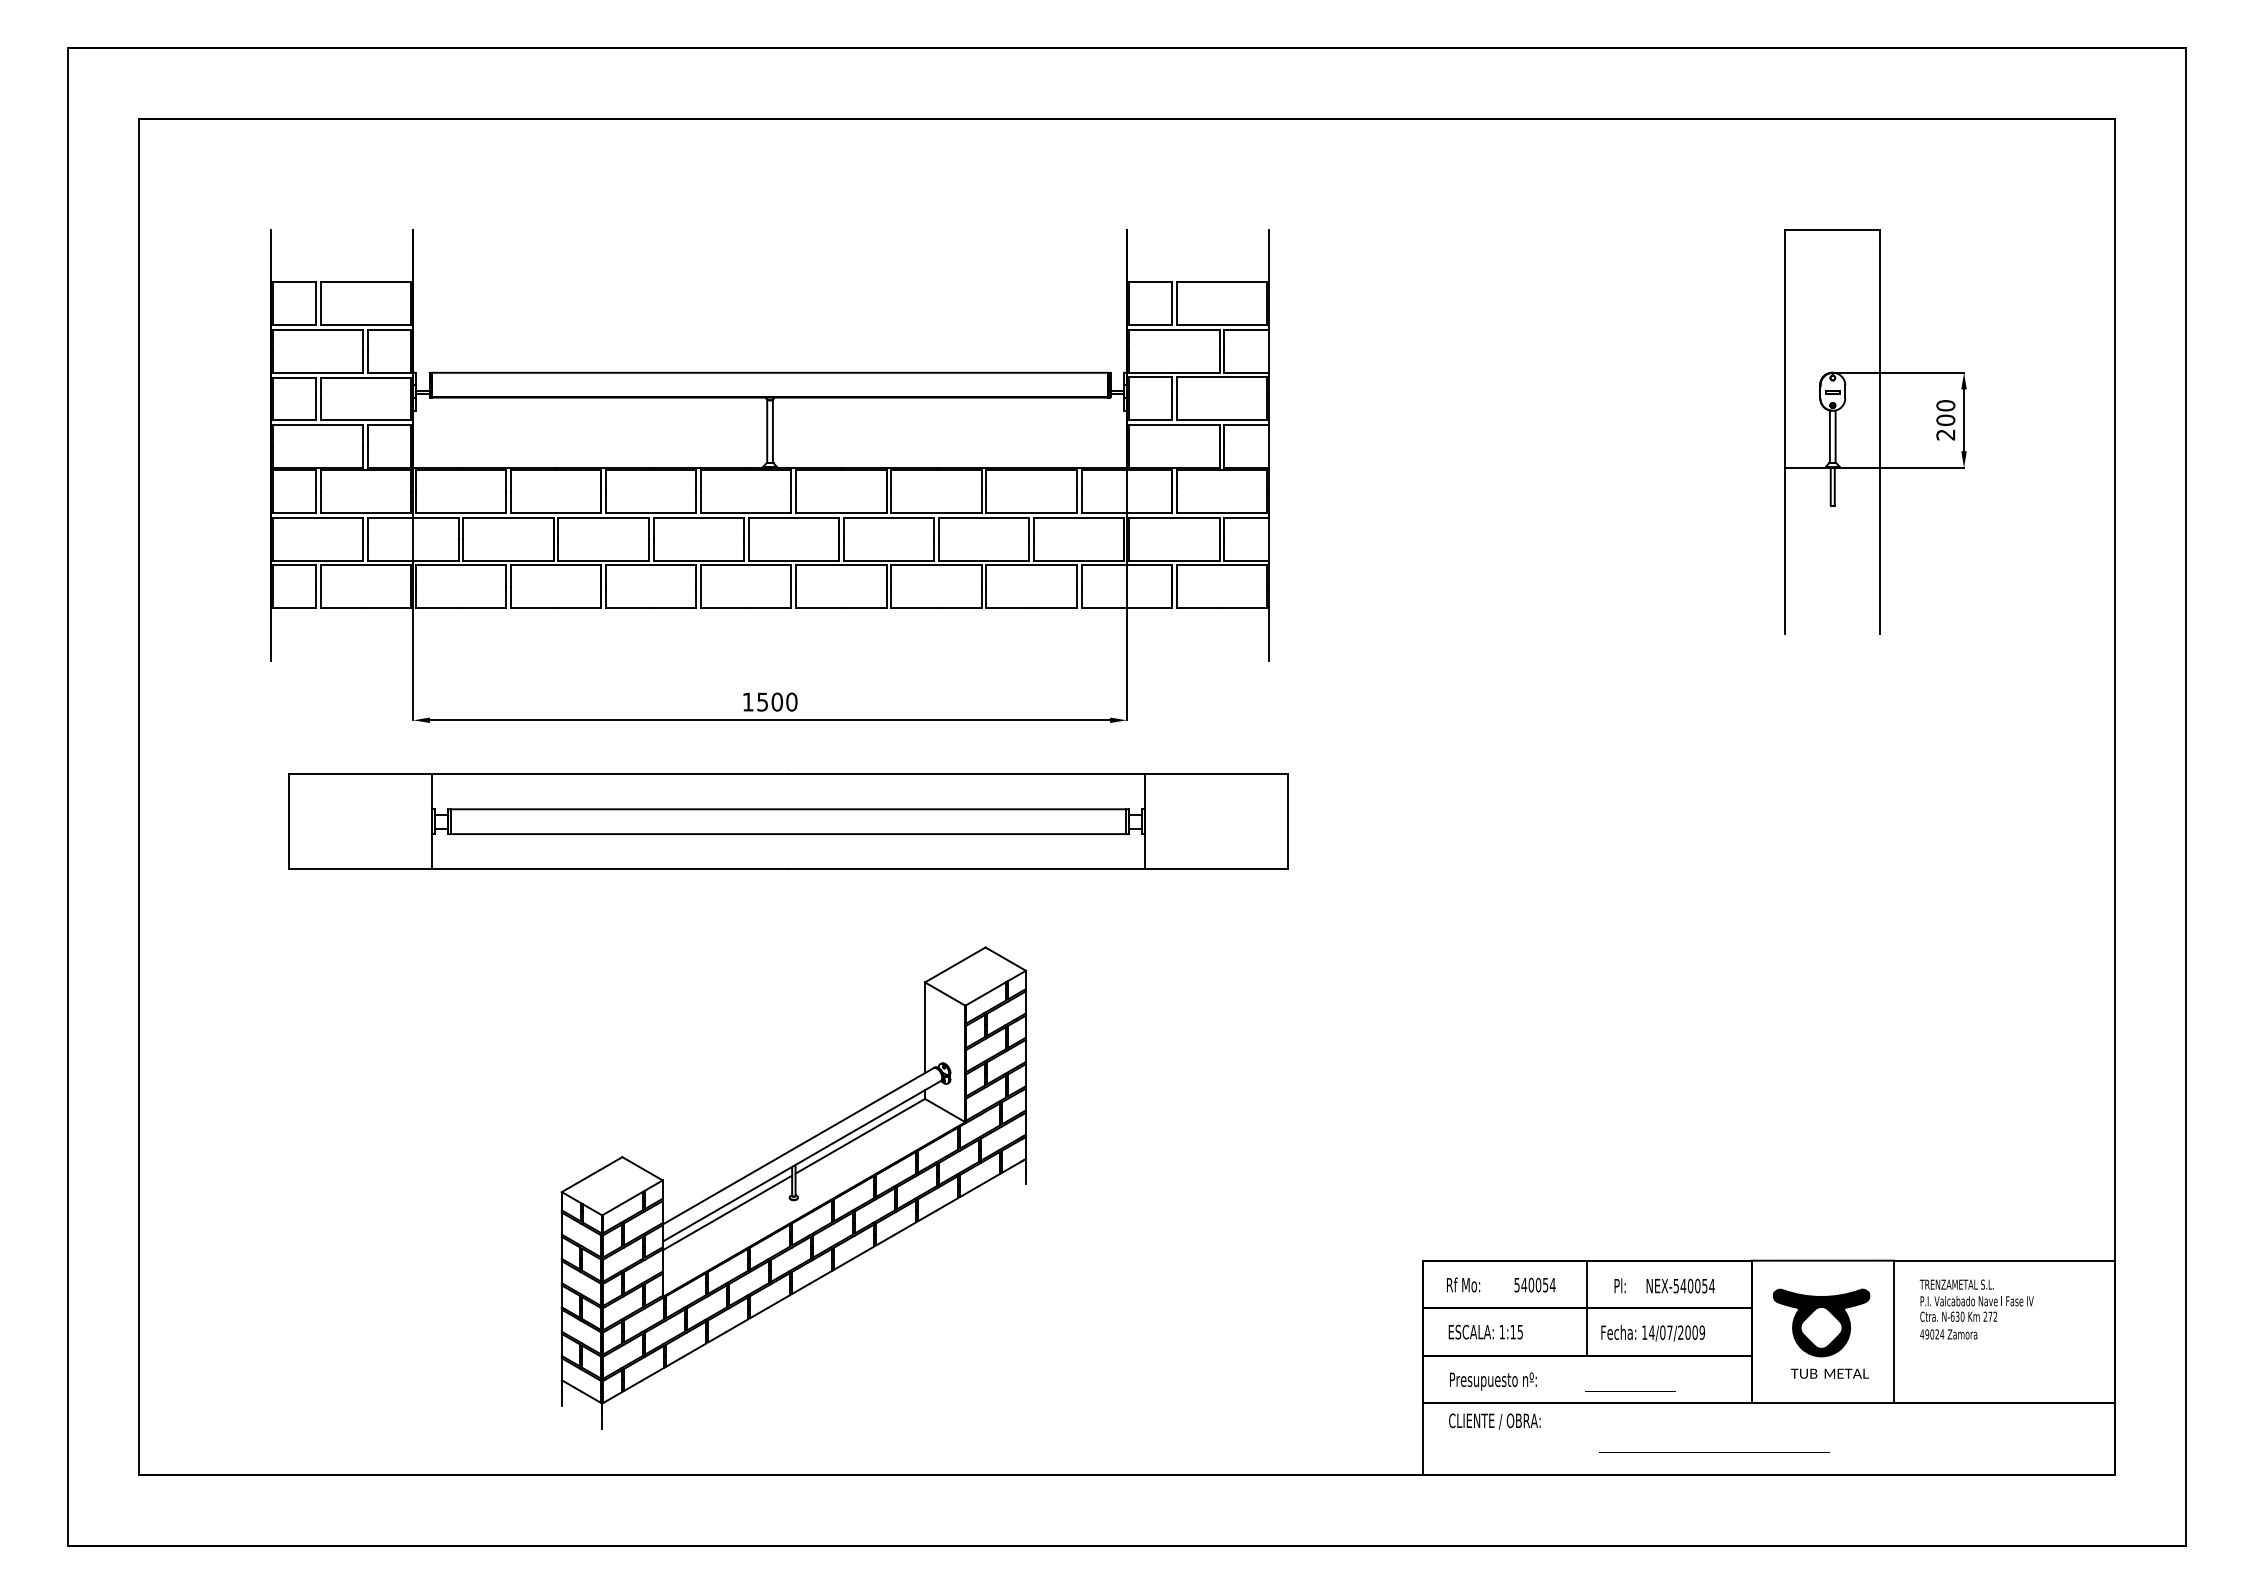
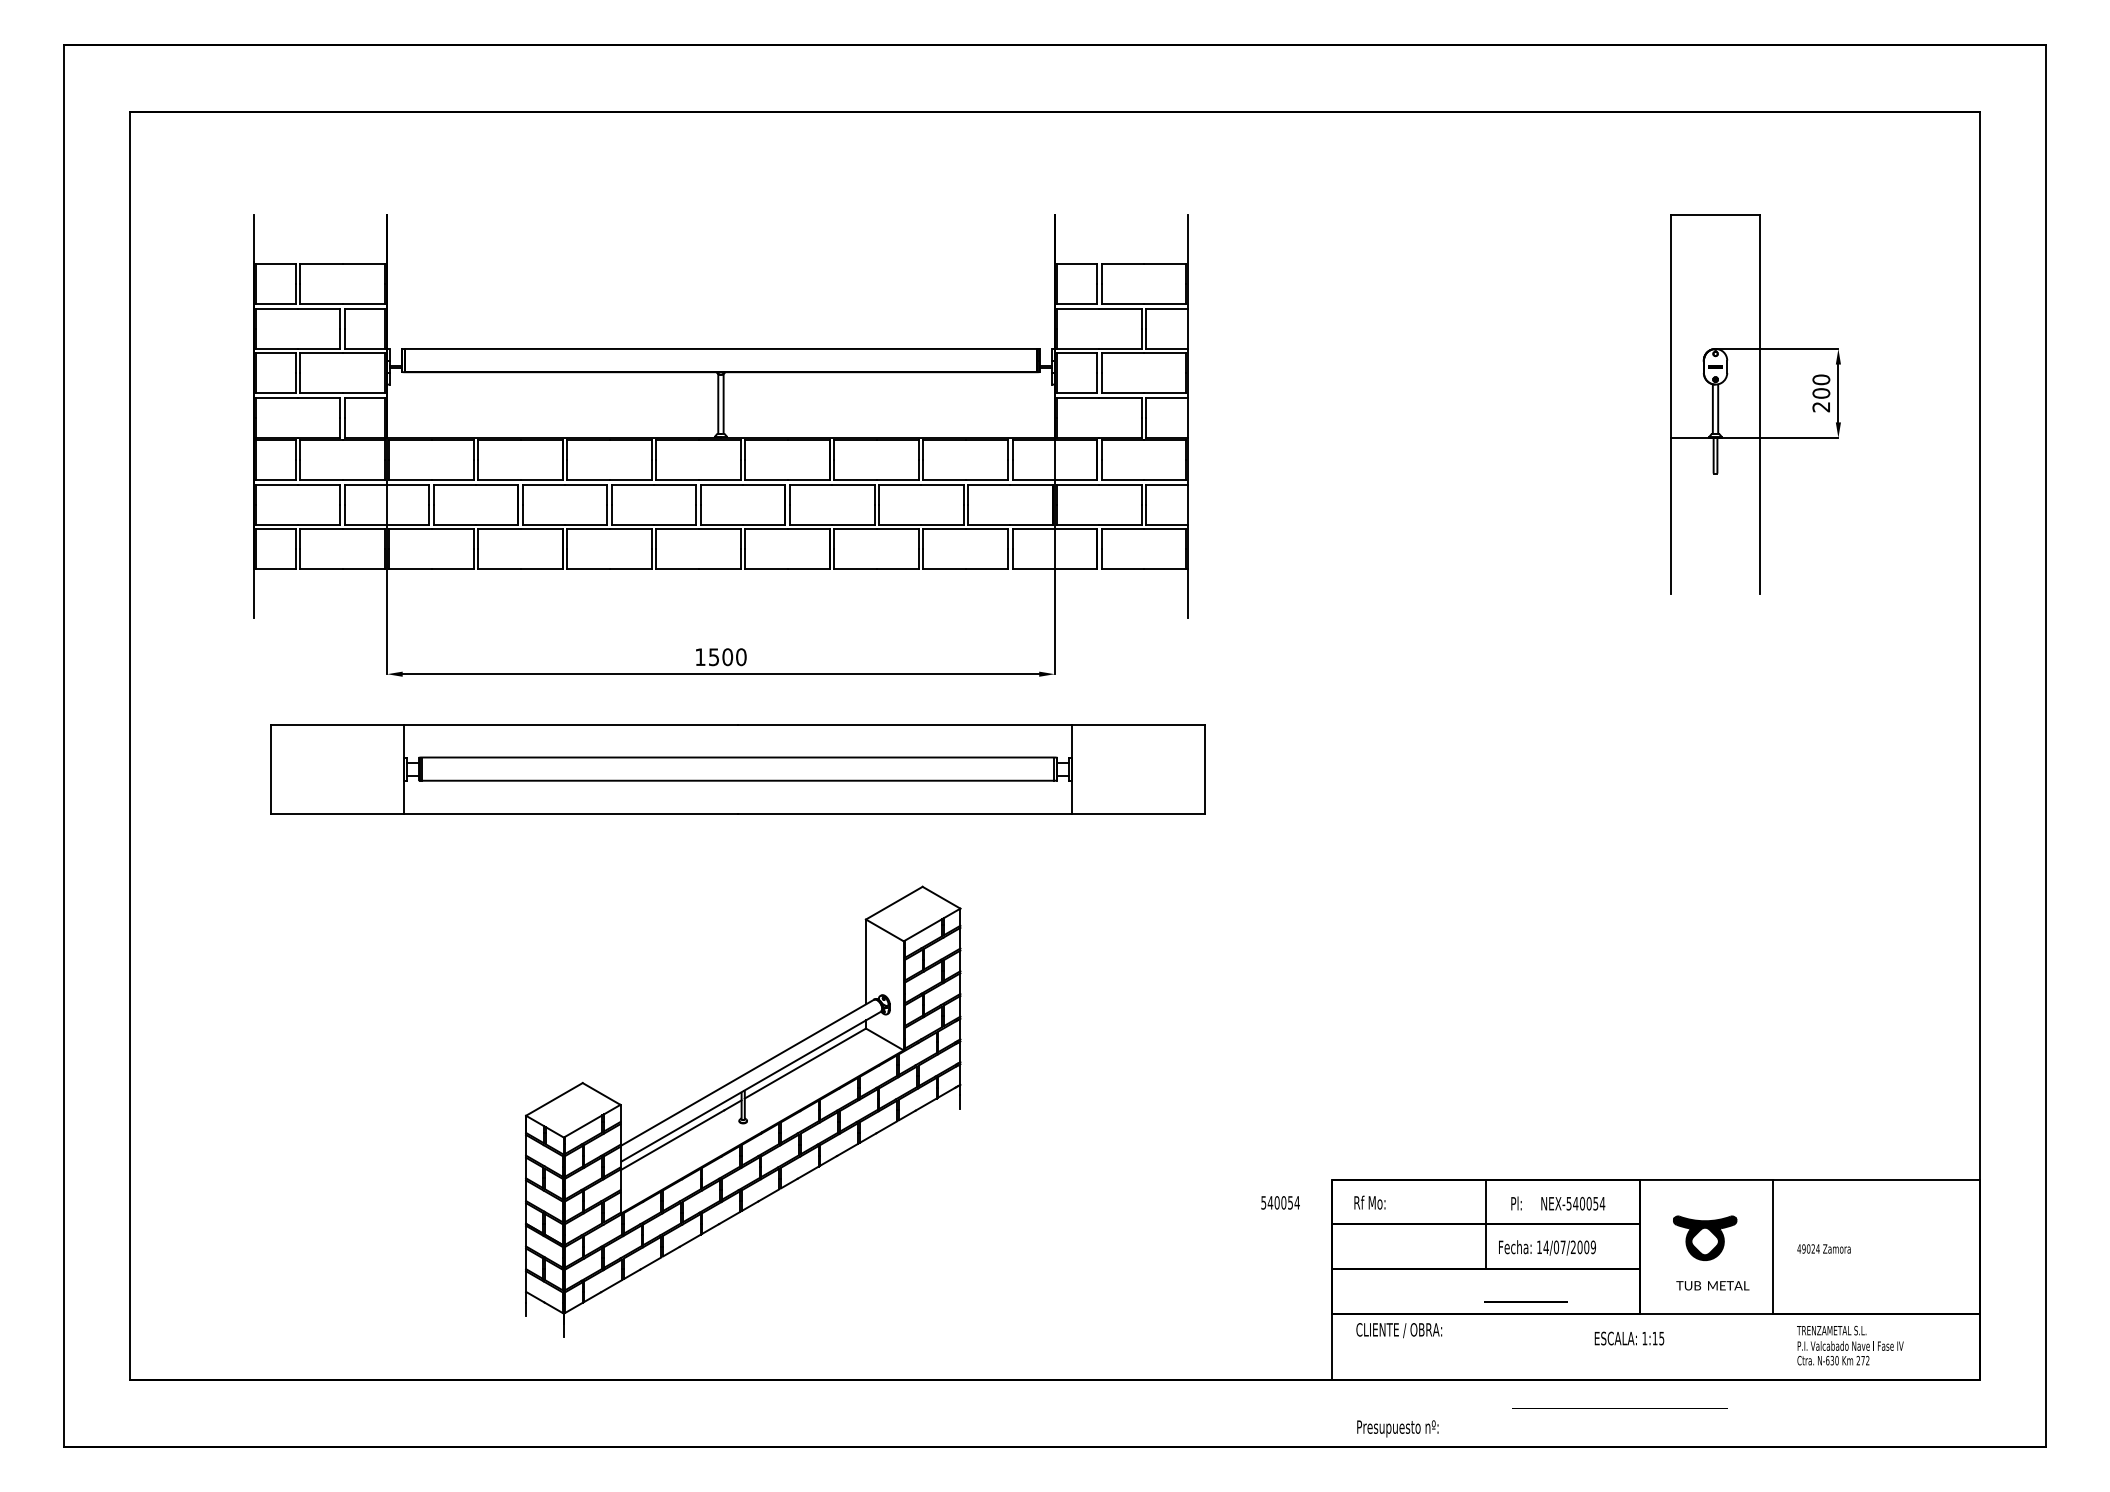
text: (1534, 1284) -> (1280, 1202), moved
text: (1976, 1300) -> (1850, 1345), moved
part: (1821, 1322) -> (1704, 1237), size x0.7
text: (1485, 1331) -> (1629, 1337), moved
text: (1493, 1381) -> (1398, 1428), moved
text: (1714, 1452) -> (1619, 1408), moved

